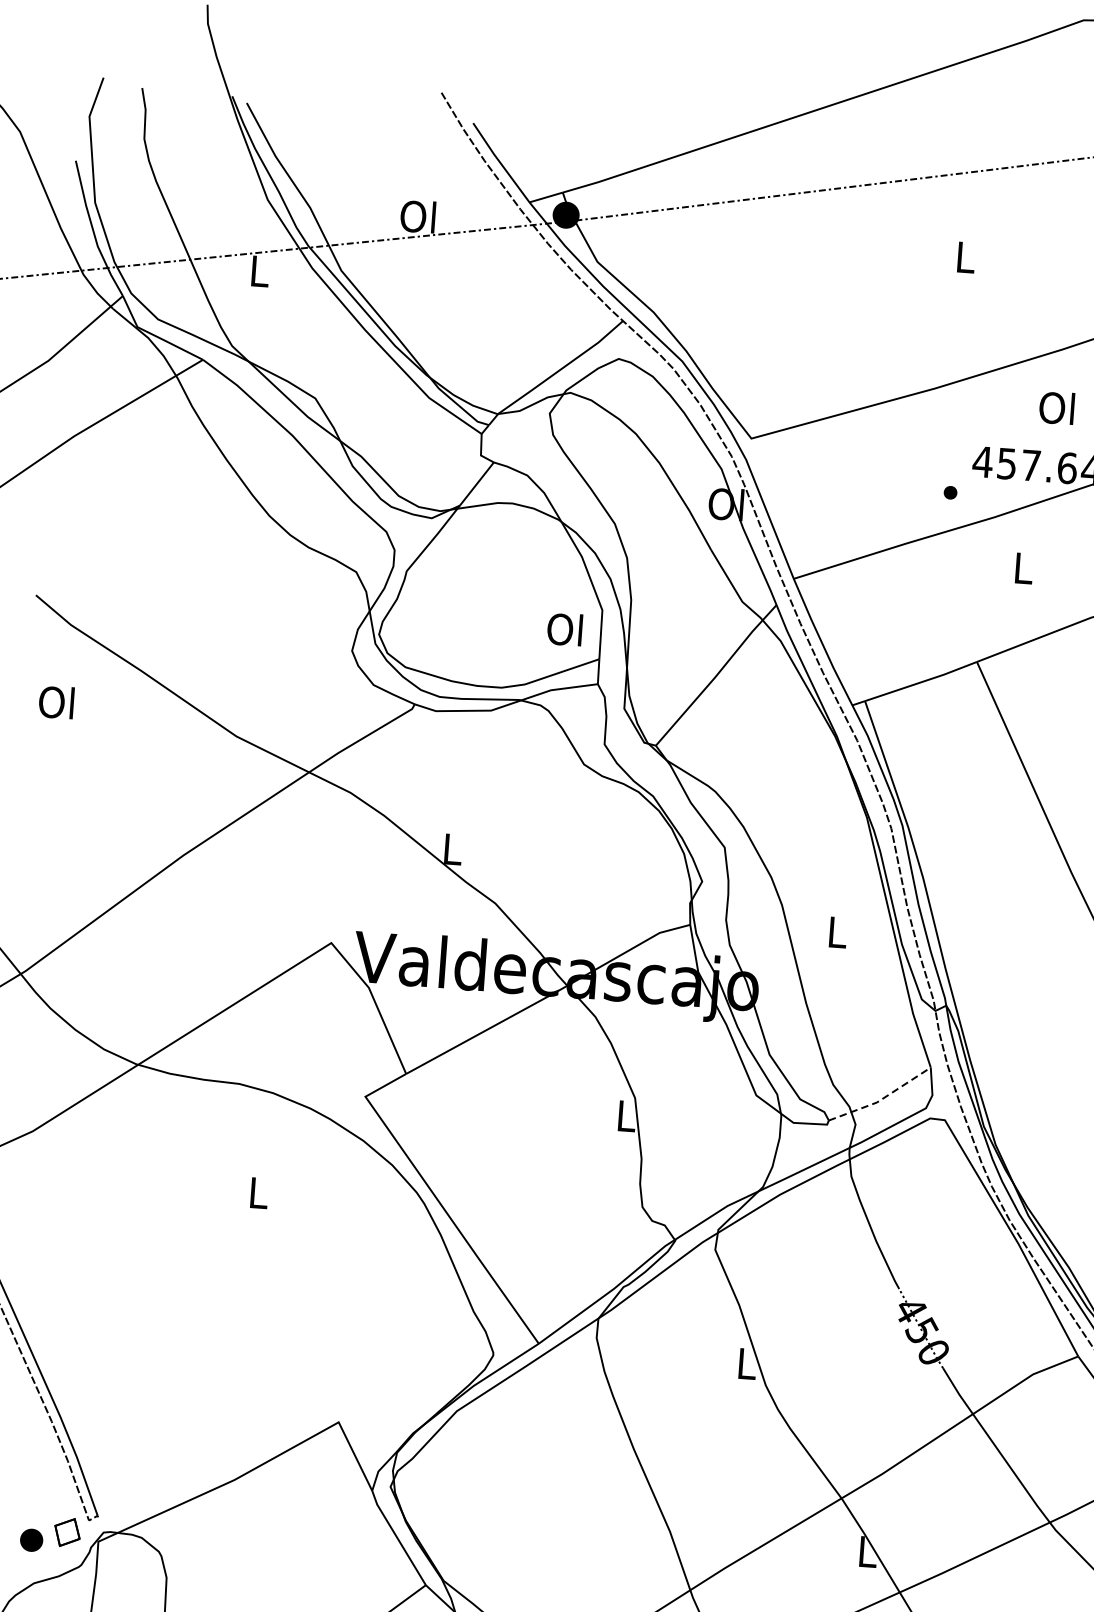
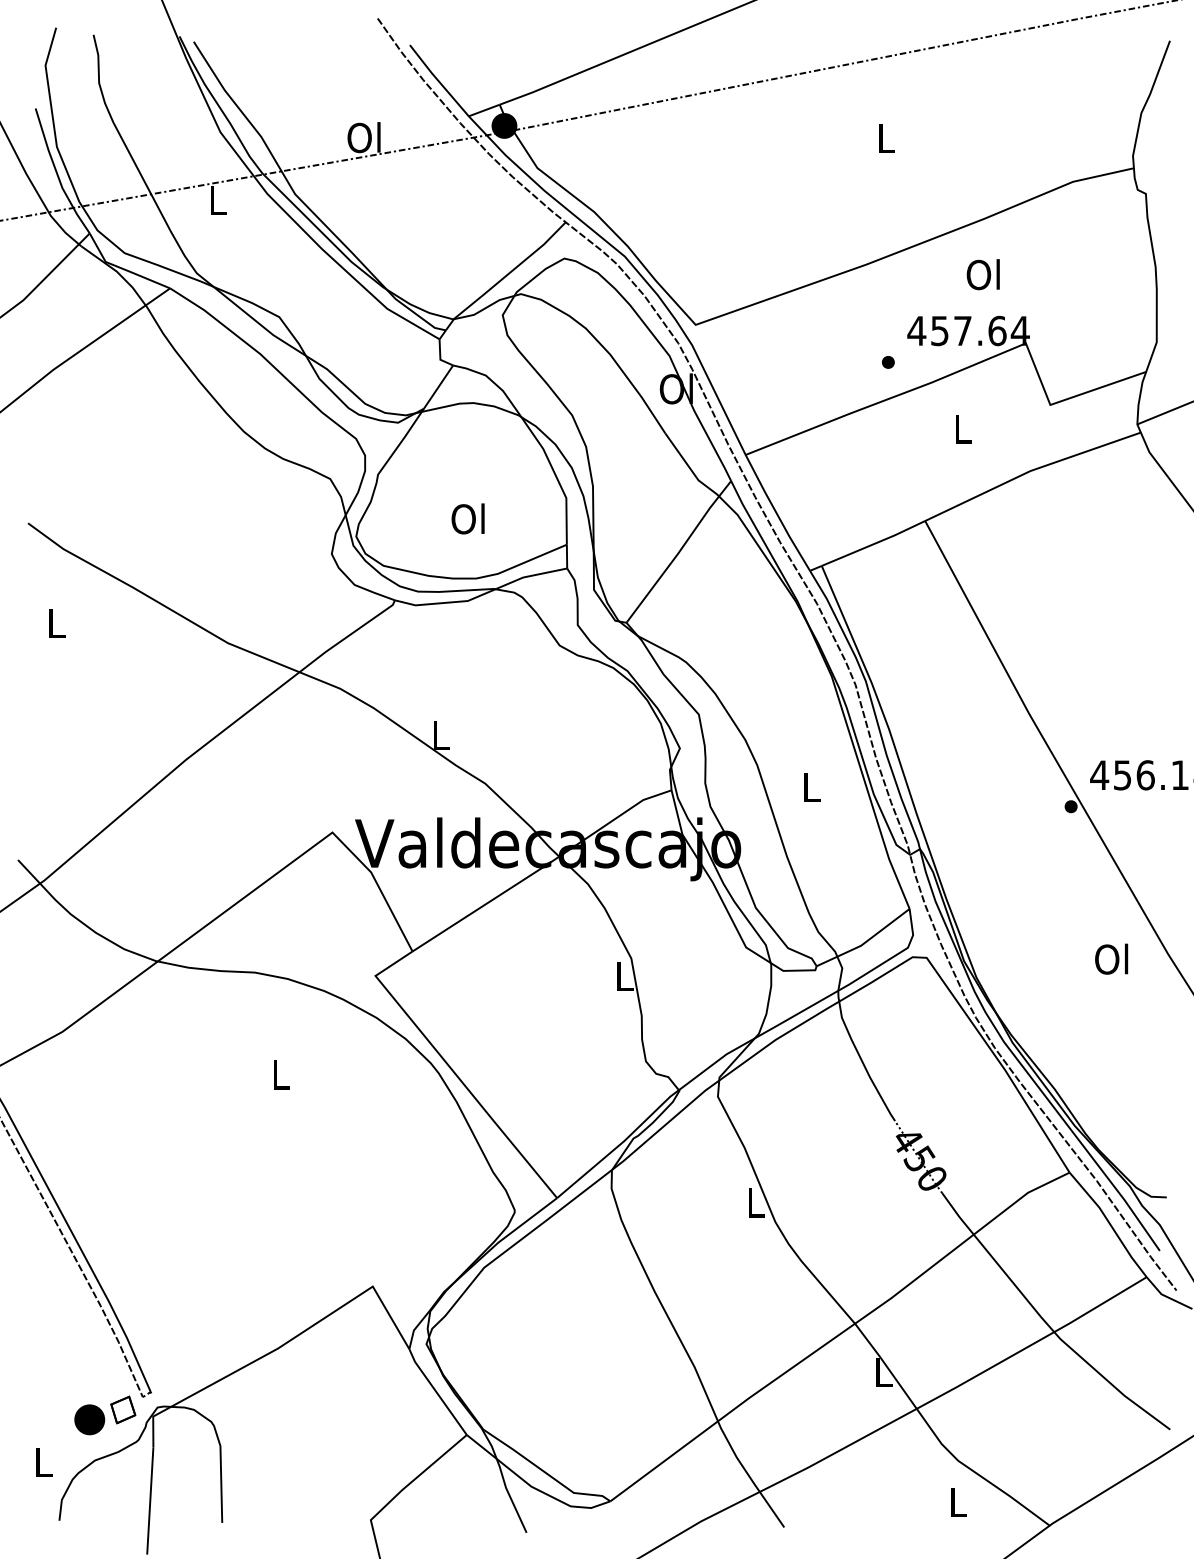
text: (564, 628) -> (467, 518), moved
text: (55, 702) -> (54, 623), Ol -> L
line: (881, 1099) -> (865, 942), dashed -> solid
part: (31, 1539) -> (89, 1419), size x1.43

